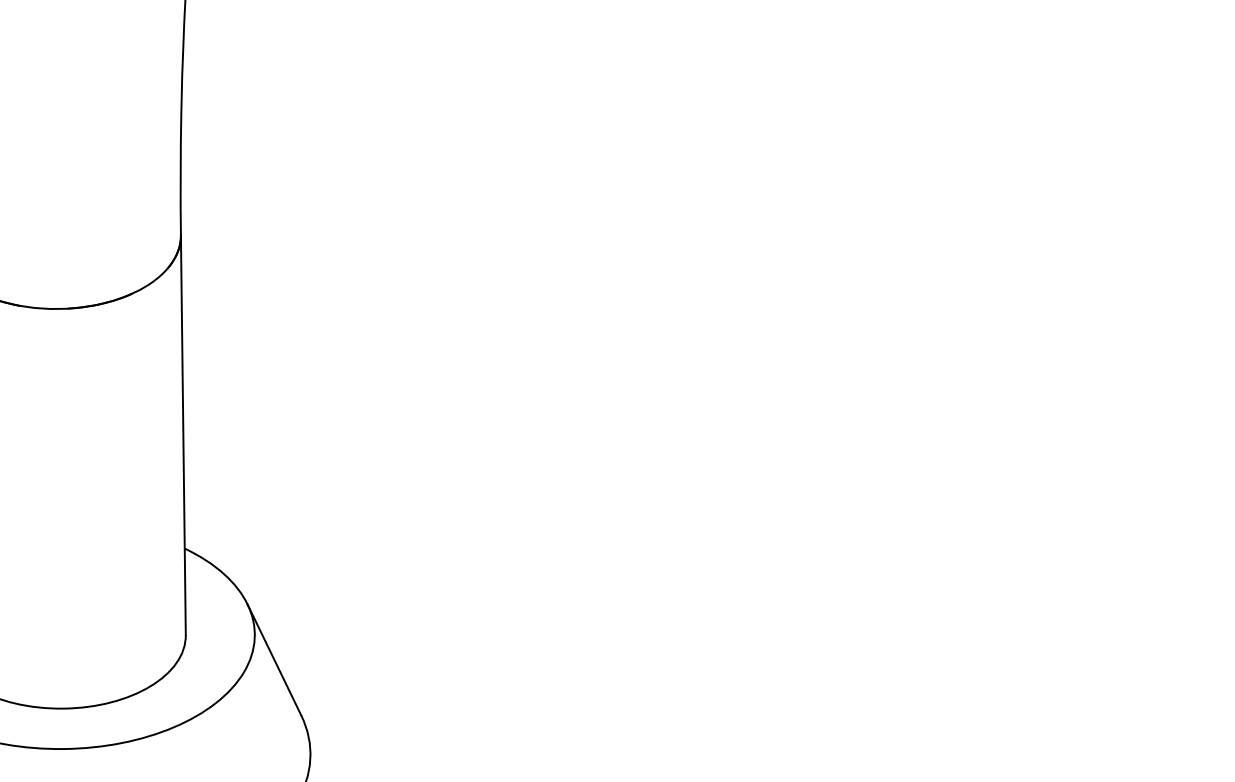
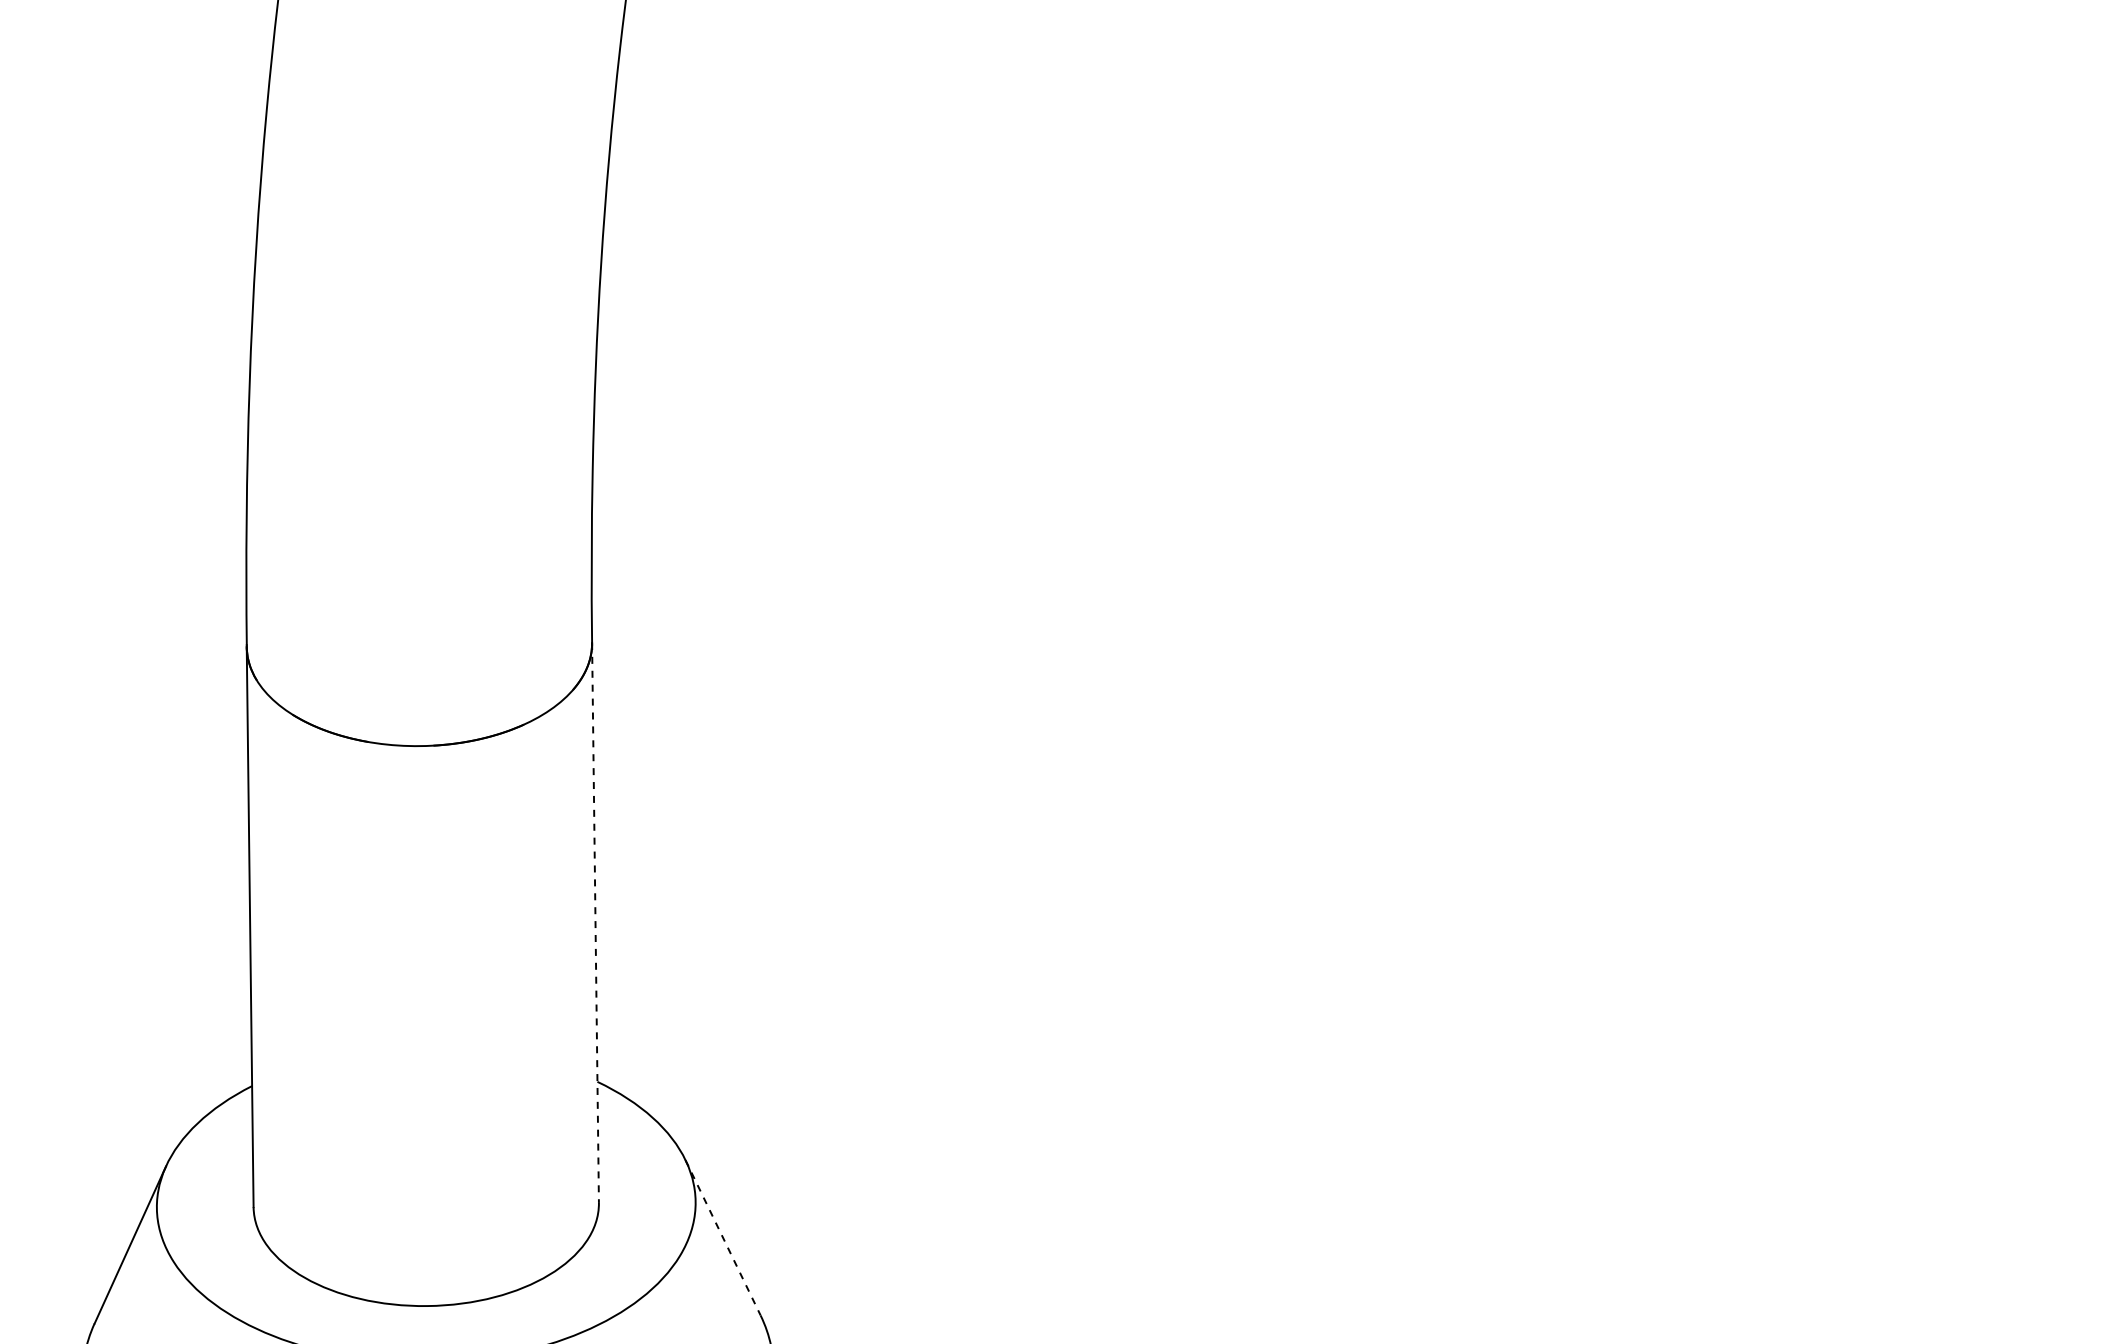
line: (183, 434) -> (595, 922), solid -> dashed
line: (274, 660) -> (723, 1238), solid -> dashed

